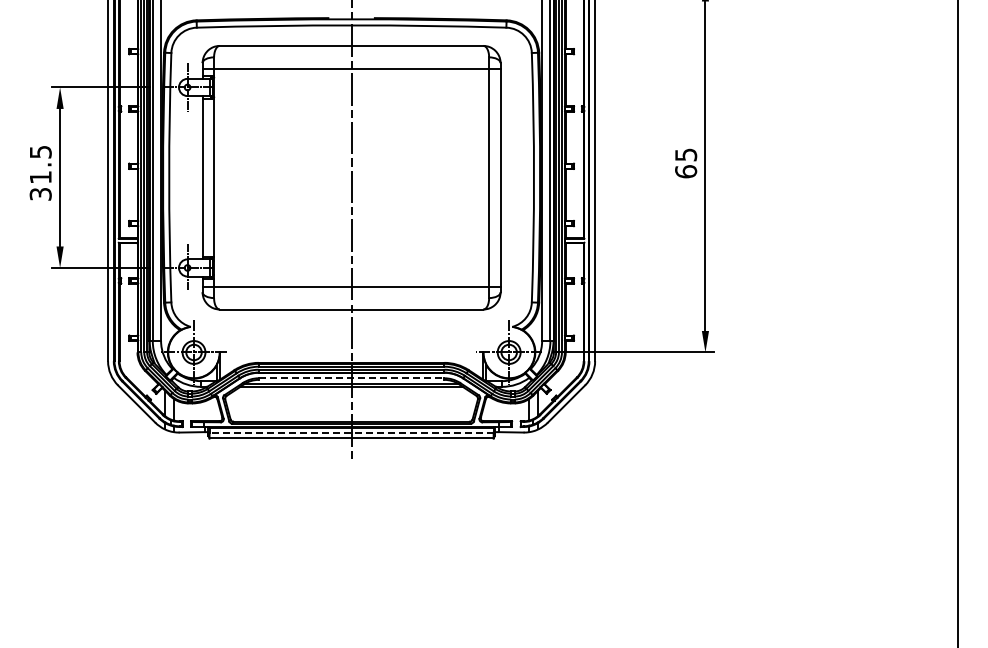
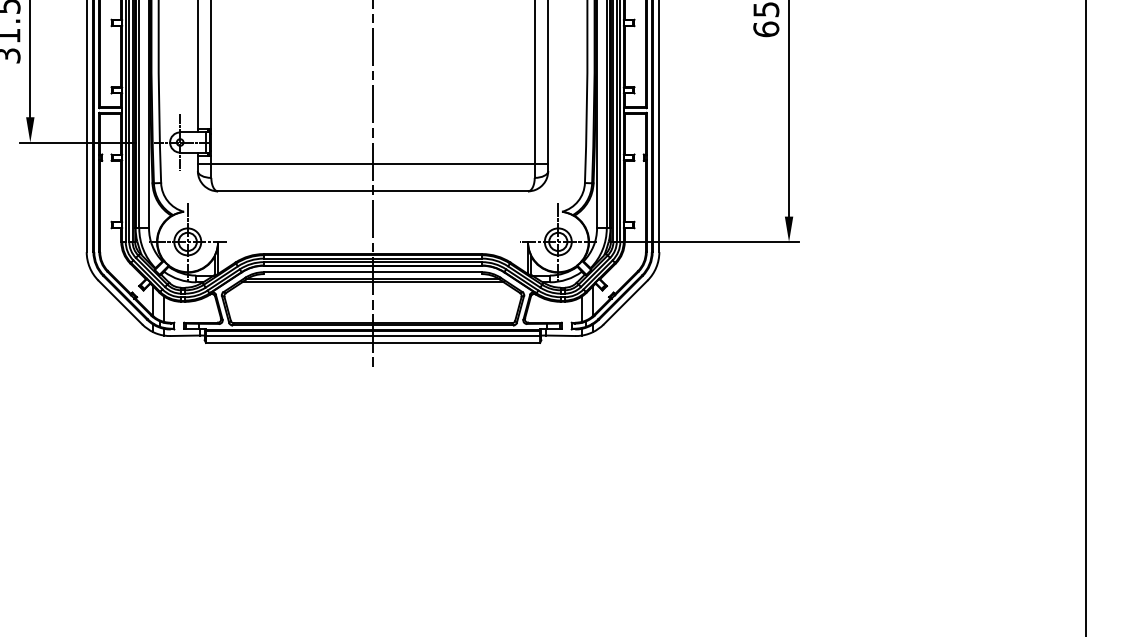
line: (351, 378) -> (372, 272), dashed -> solid
line: (351, 432) -> (372, 335), dashed -> solid

